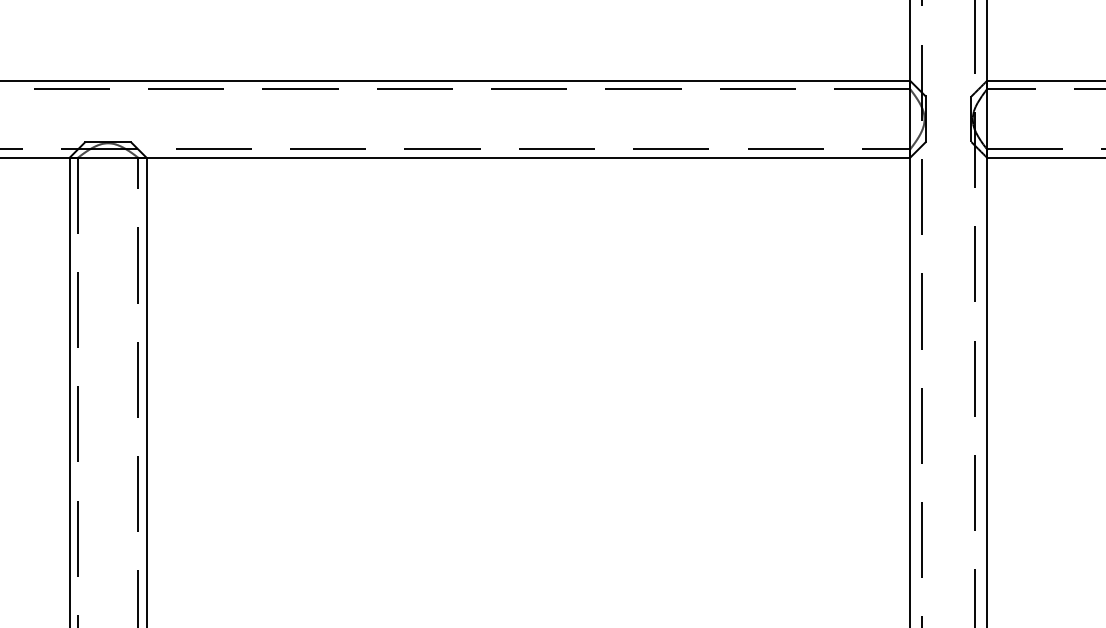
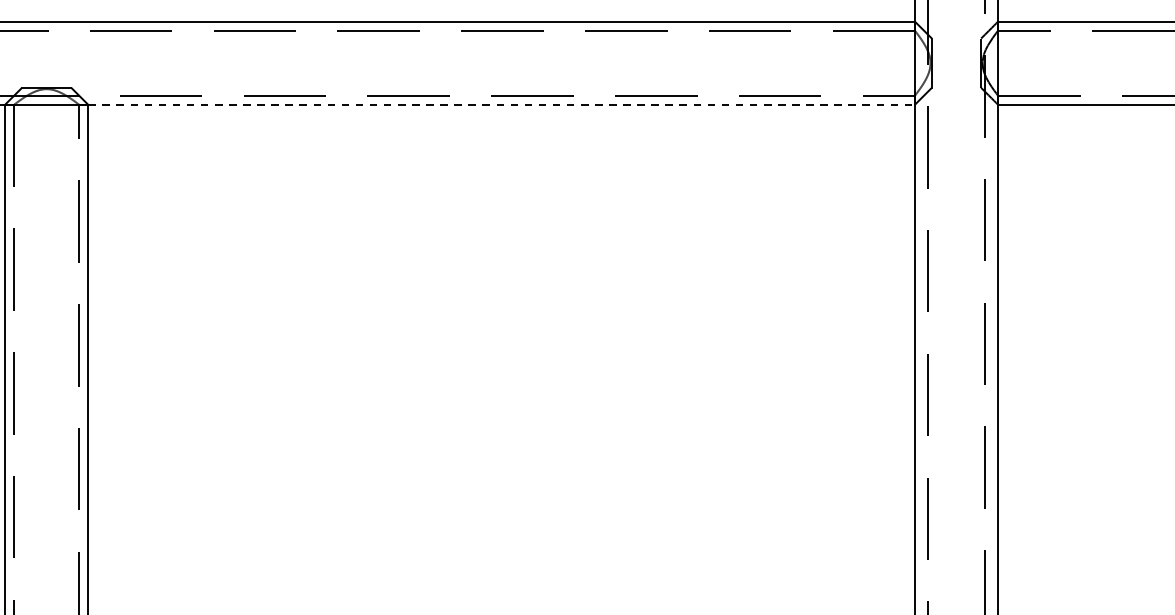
line: (528, 157) -> (501, 104), solid -> dashed

